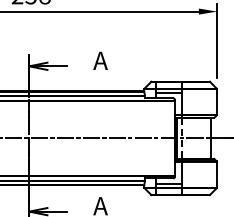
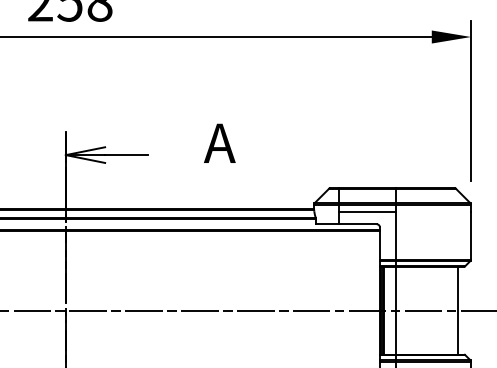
line: (182, 138) -> (396, 310), dashed -> solid

